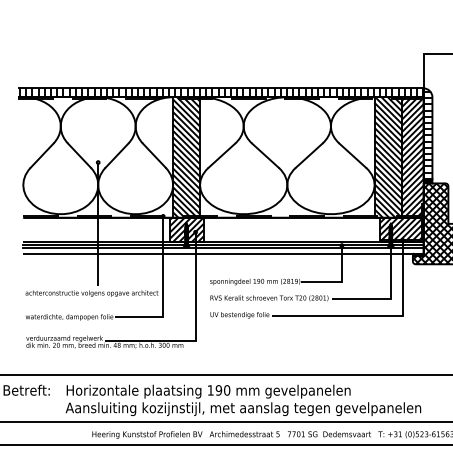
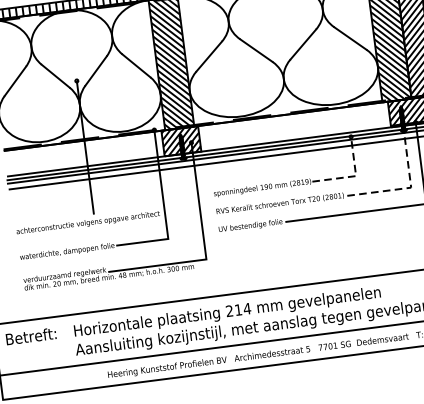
line: (340, 281) -> (354, 175), solid -> dashed
line: (387, 298) -> (407, 187), solid -> dashed
text: (218, 390) -> (238, 310), 190 -> 214

